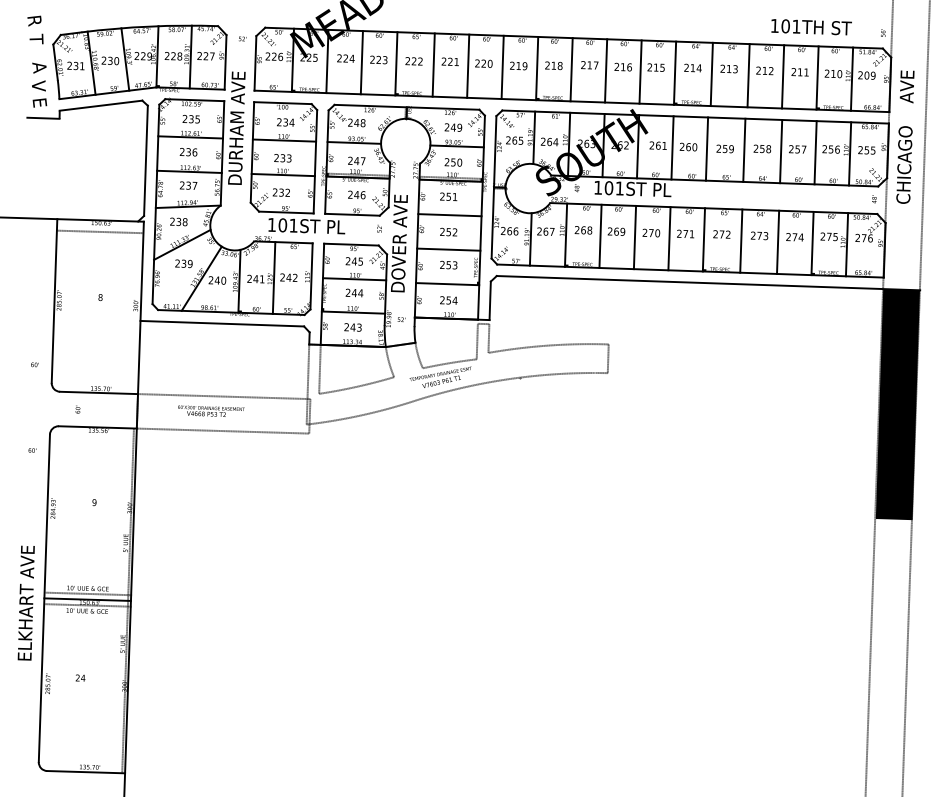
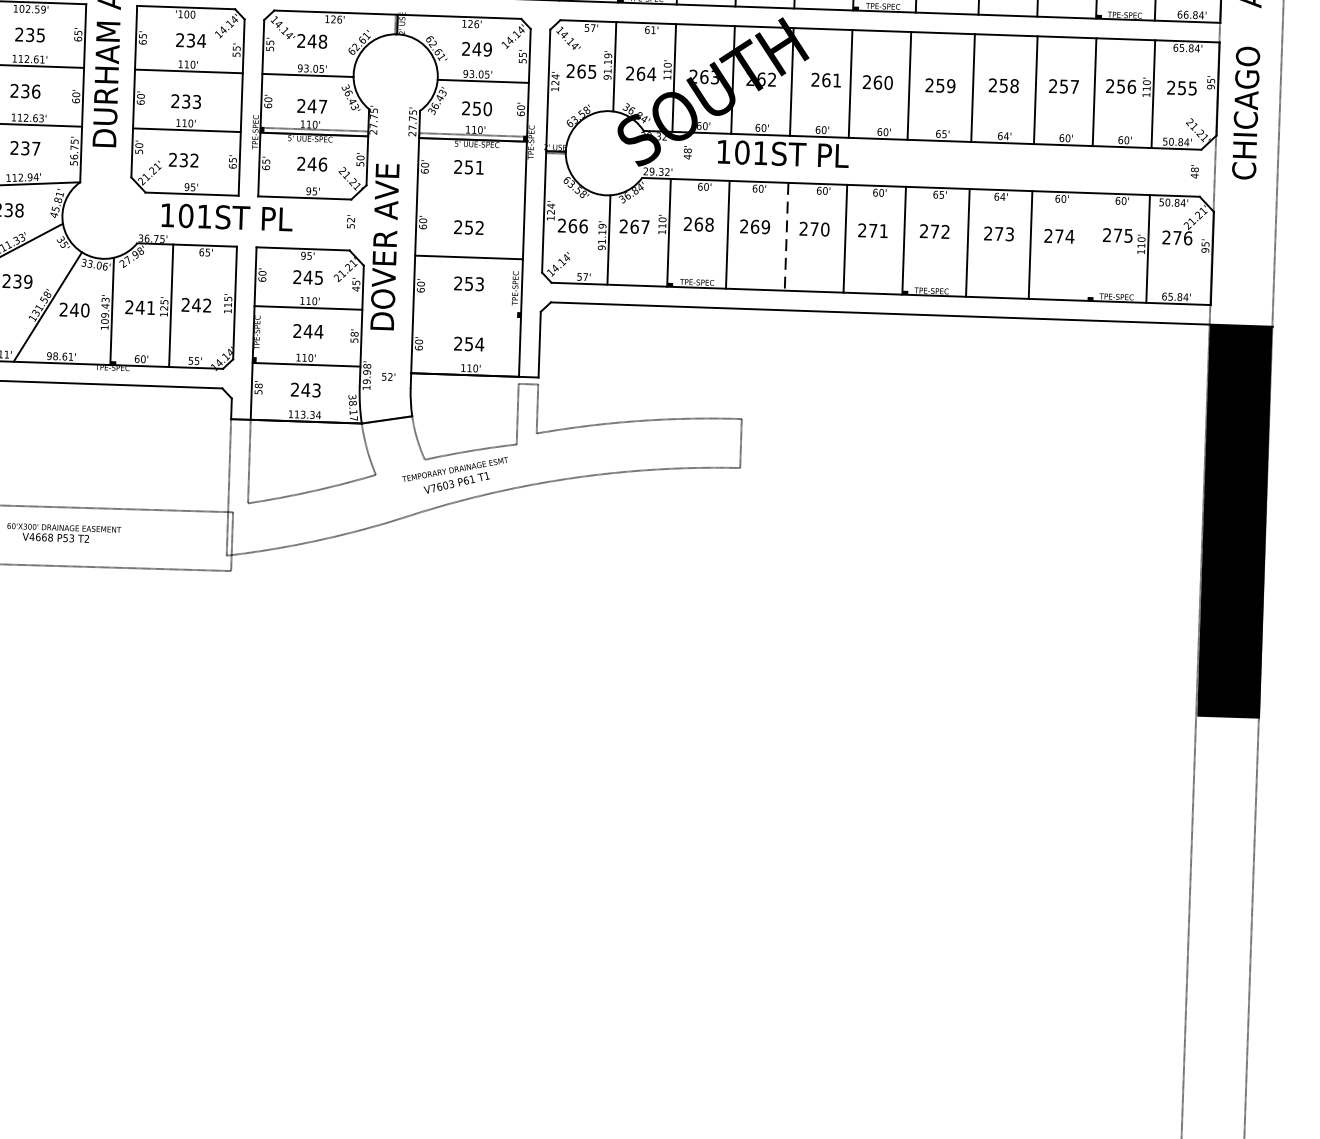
line: (449, 215) -> (470, 199), removed
line: (634, 237) -> (785, 236), solid -> dashed
line: (812, 243) -> (1089, 246), removed
line: (447, 284) -> (466, 316), removed

